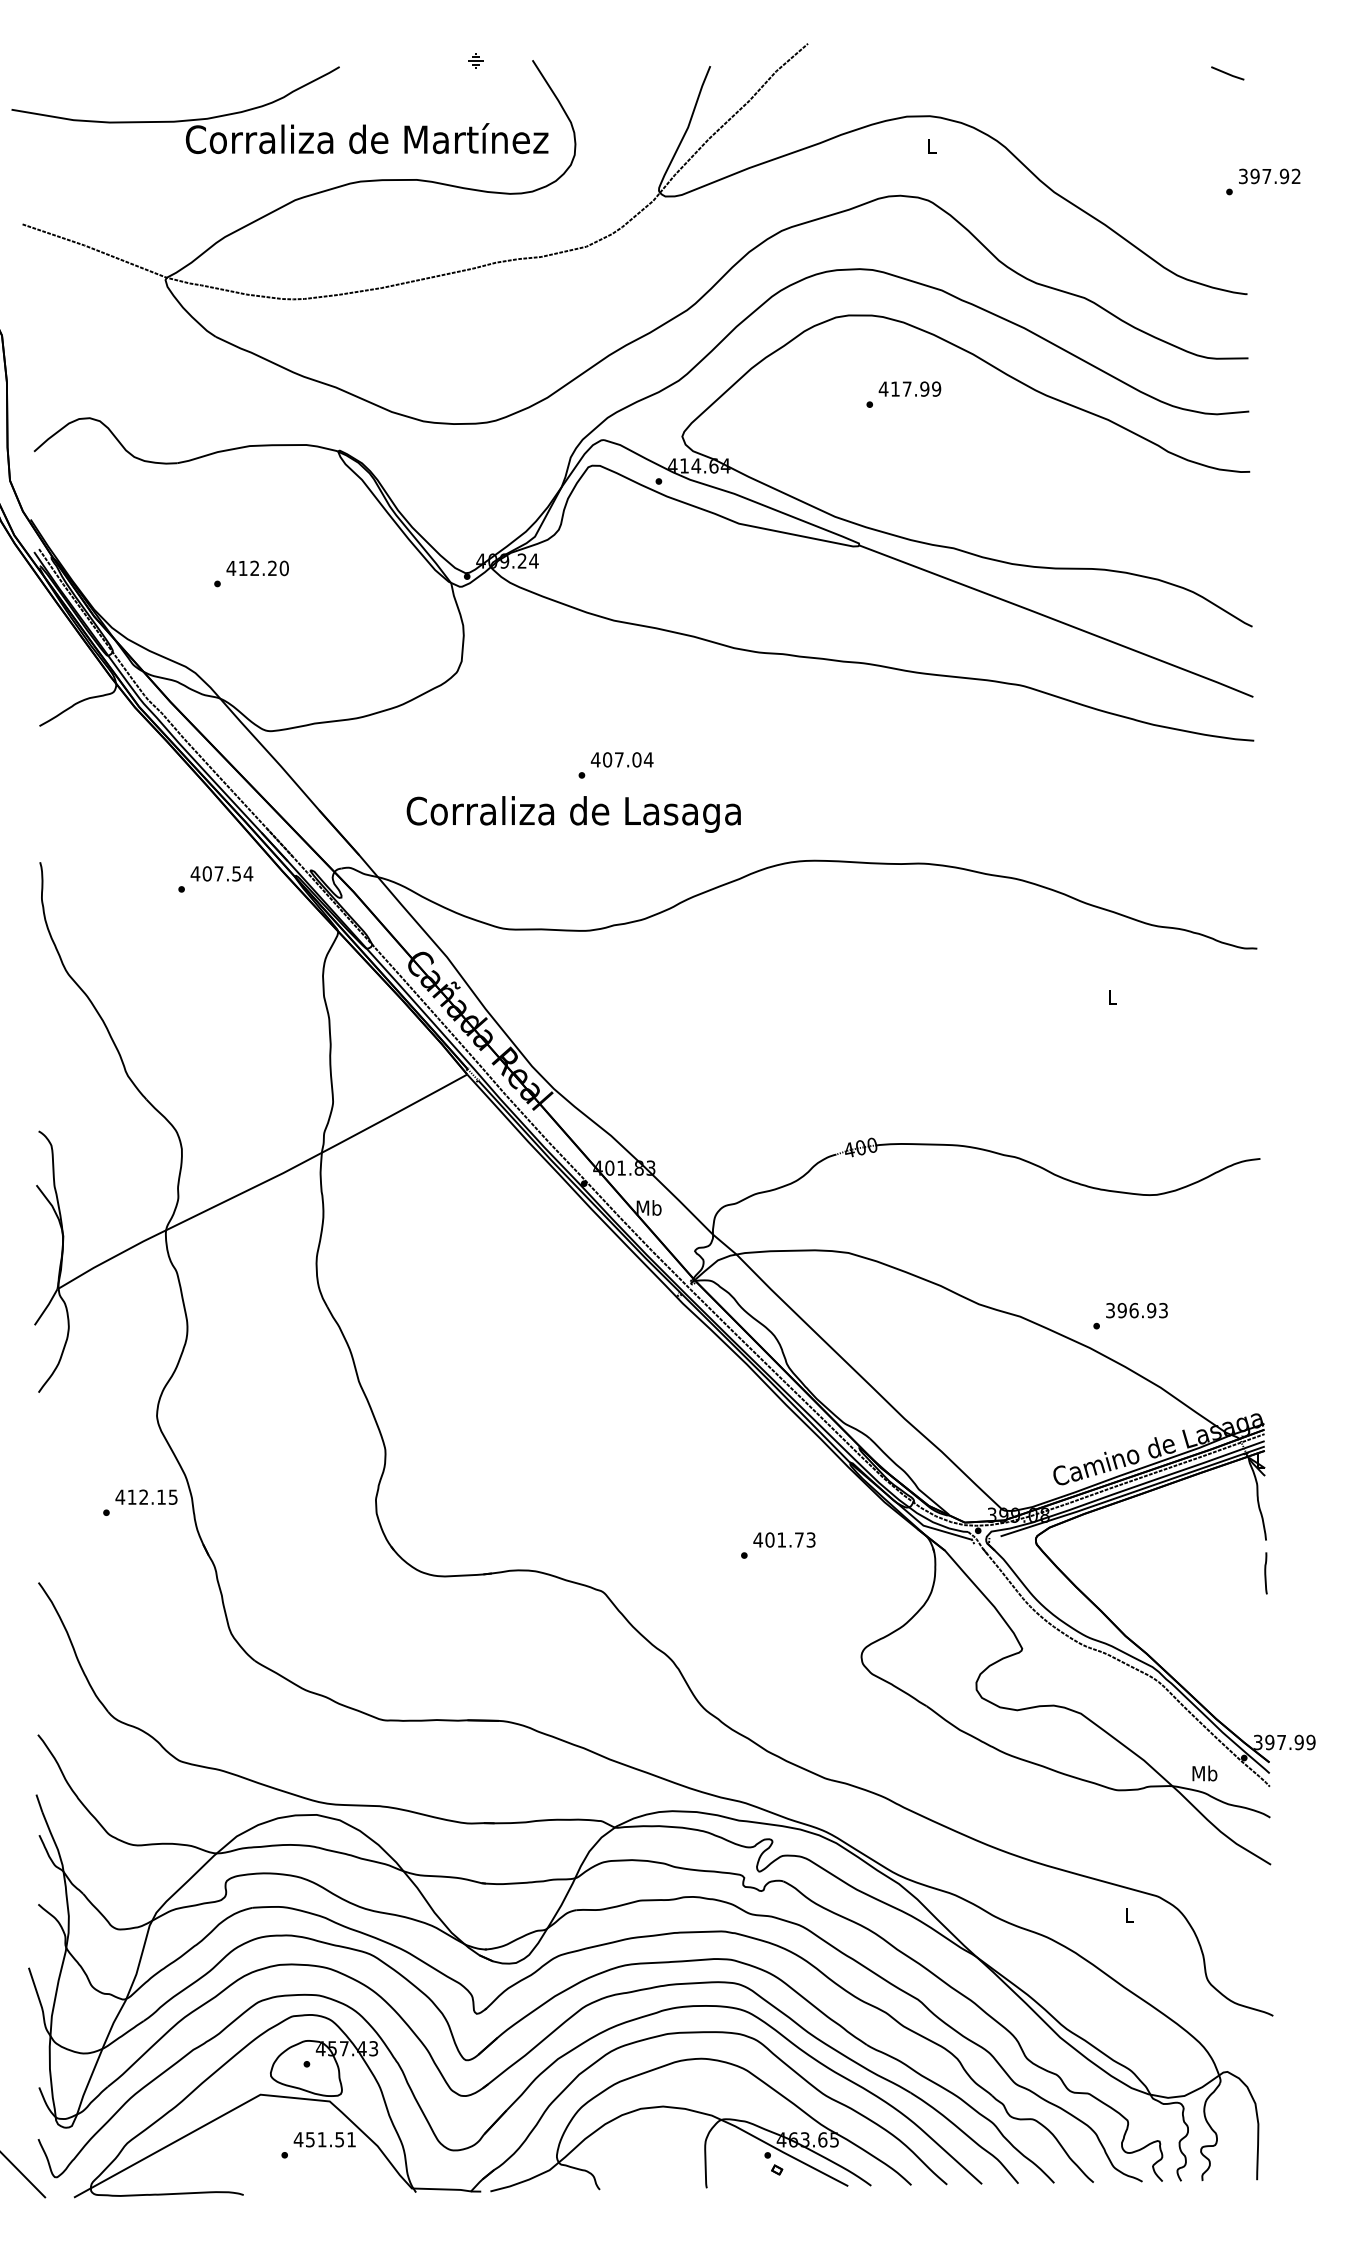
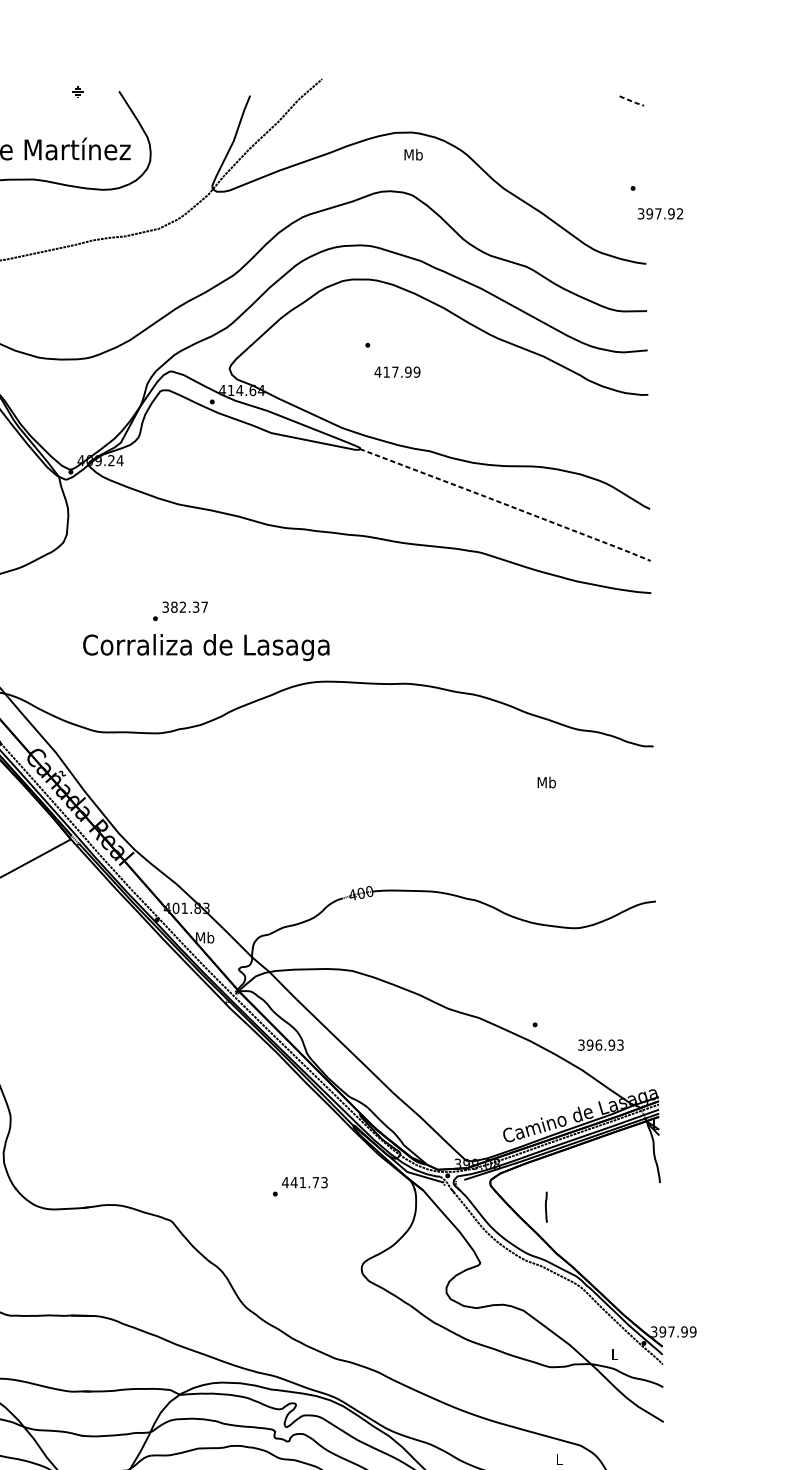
line: (1228, 74) -> (632, 101), solid -> dashed
text: (931, 146) -> (413, 154), L -> Mb
text: (1269, 176) -> (660, 213), moved
text: (909, 388) -> (397, 371), moved
line: (1056, 620) -> (505, 504), solid -> dashed
text: (621, 759) -> (184, 606), 407.04 -> 382.37
text: (573, 814) -> (206, 647), moved
text: (1112, 997) -> (546, 782), L -> Mb
text: (1136, 1310) -> (600, 1045), moved
text: (769, 1539) -> (293, 1182), 401.73 -> 441.73
line: (1265, 1573) -> (546, 1207), moved
text: (1204, 1773) -> (614, 1354), Mb -> L

